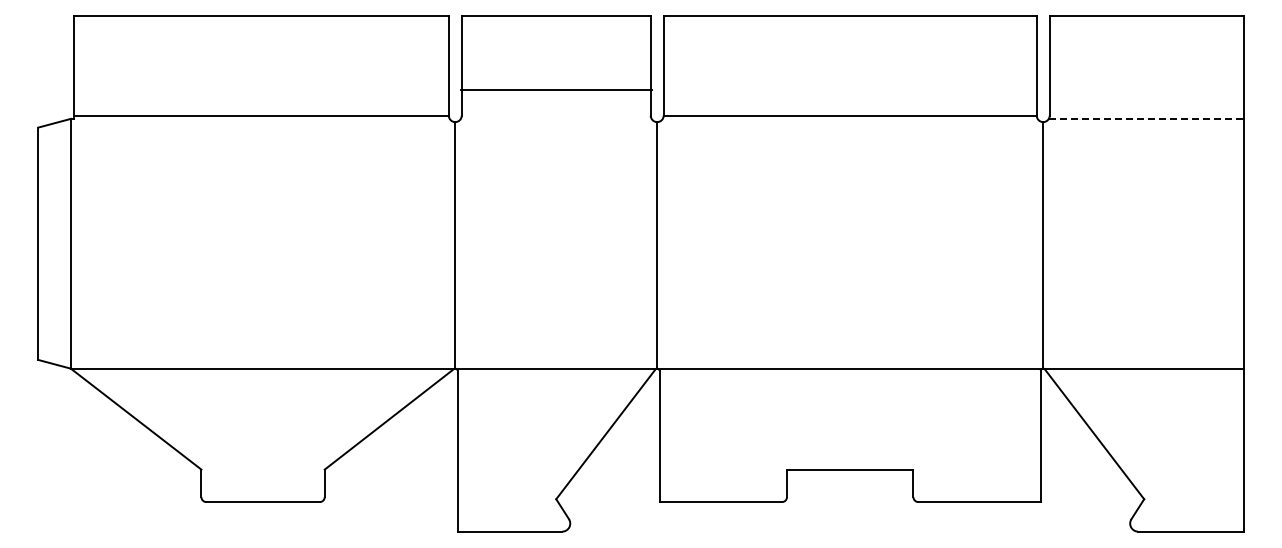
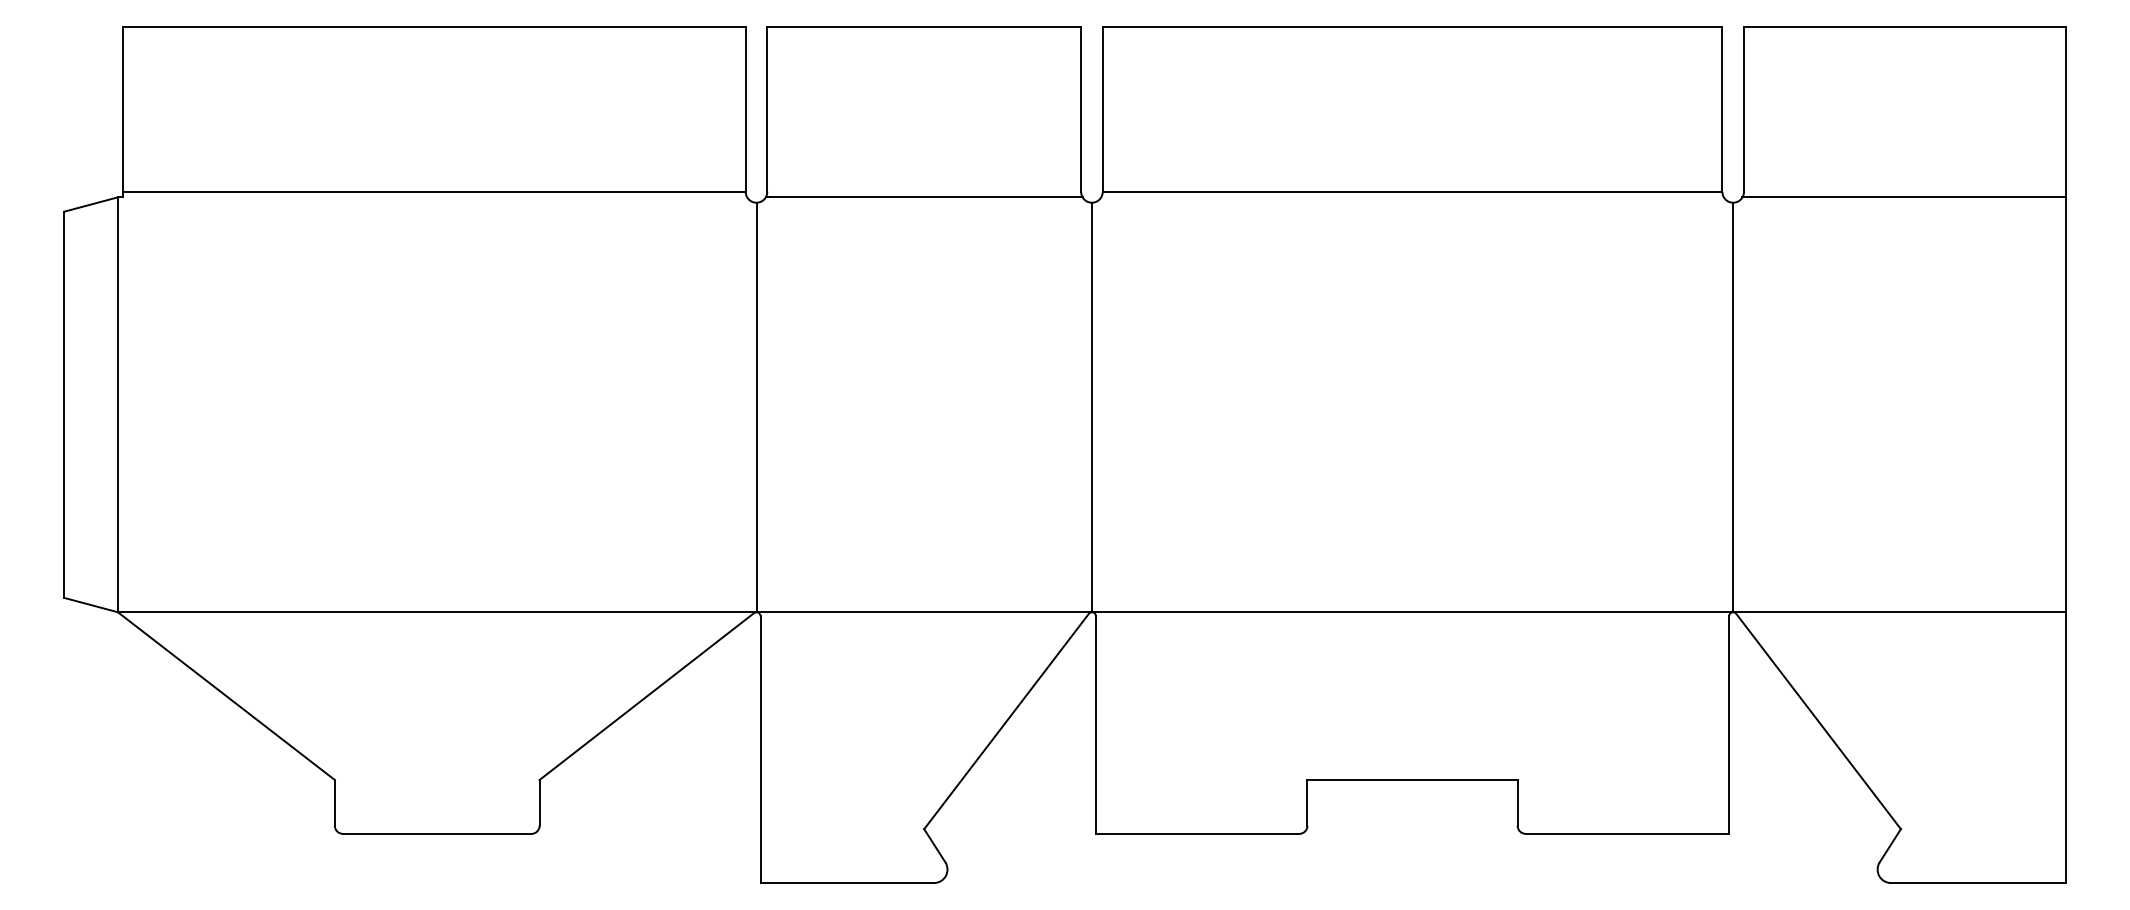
line: (555, 89) -> (922, 196), moved
line: (1146, 118) -> (1904, 196), dashed -> solid

